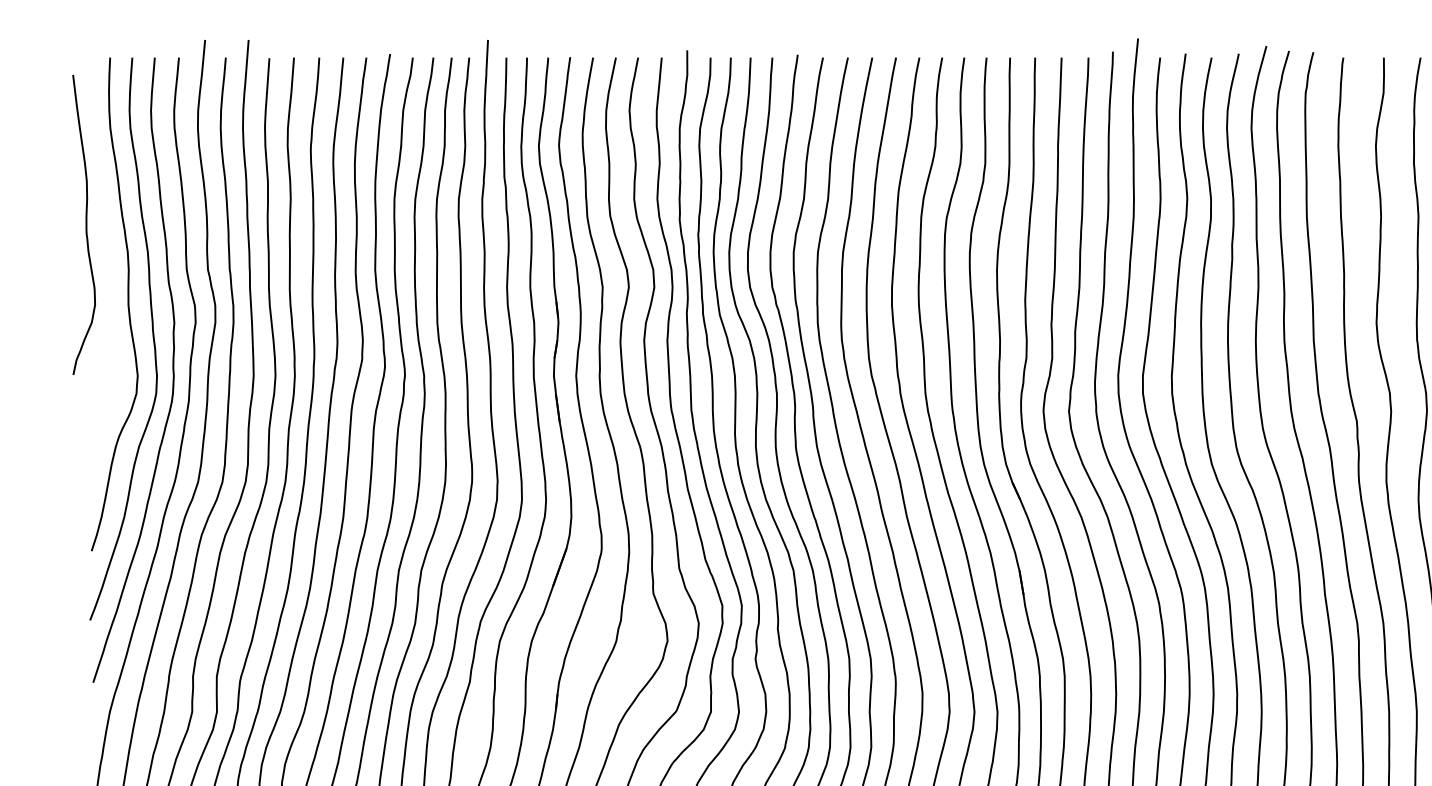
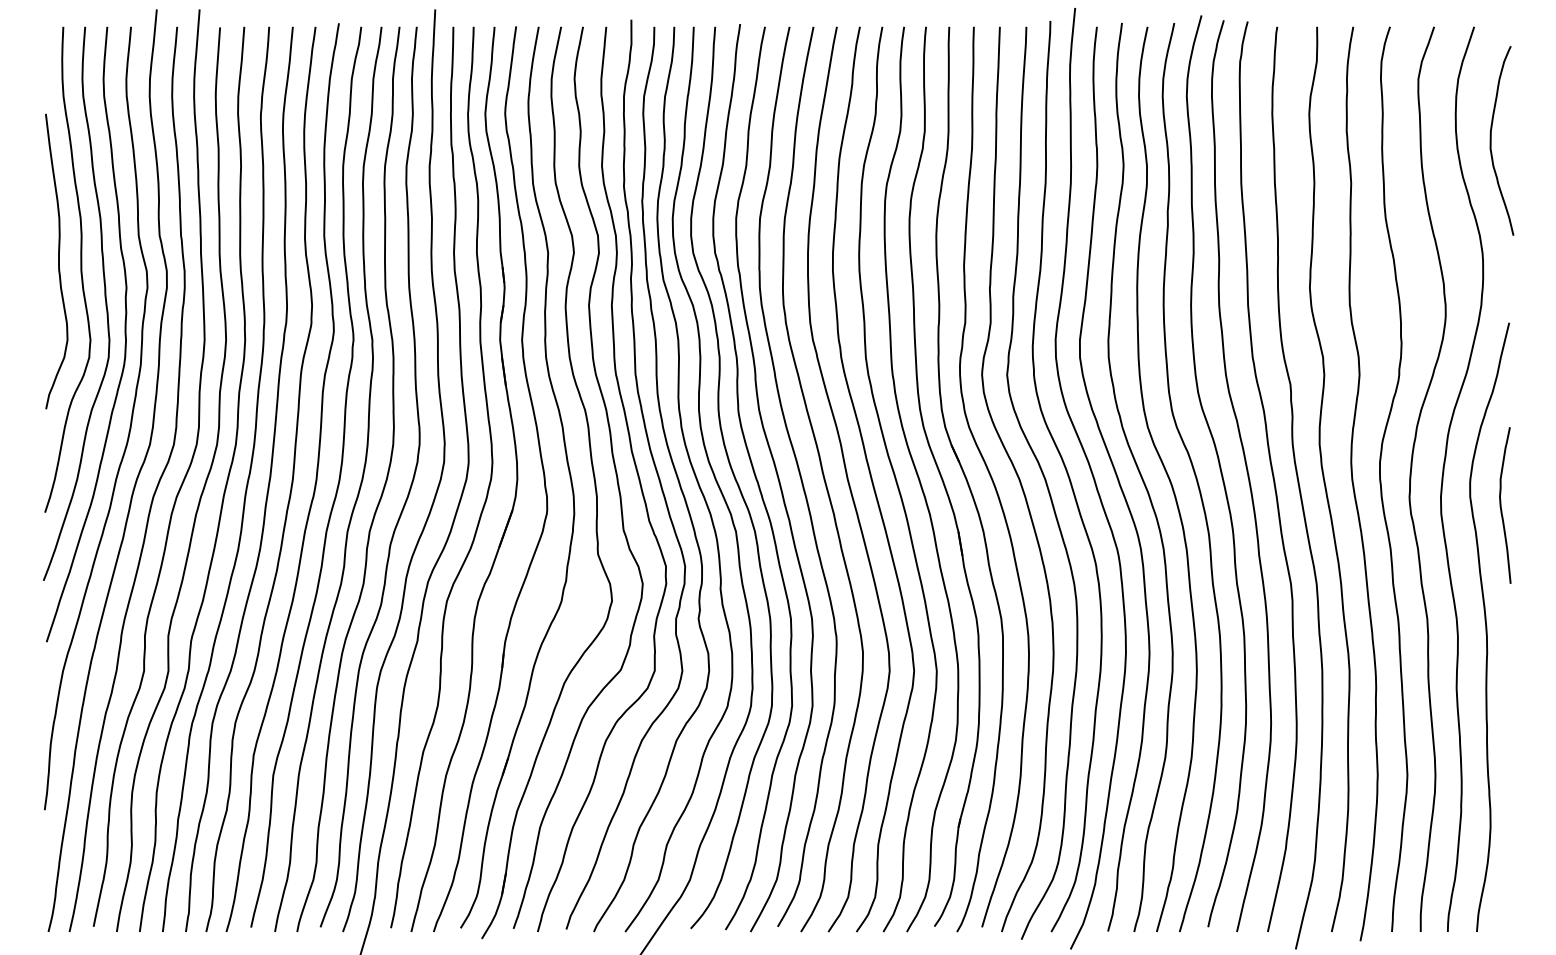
curve: (85, 224) -> (58, 261), moved

